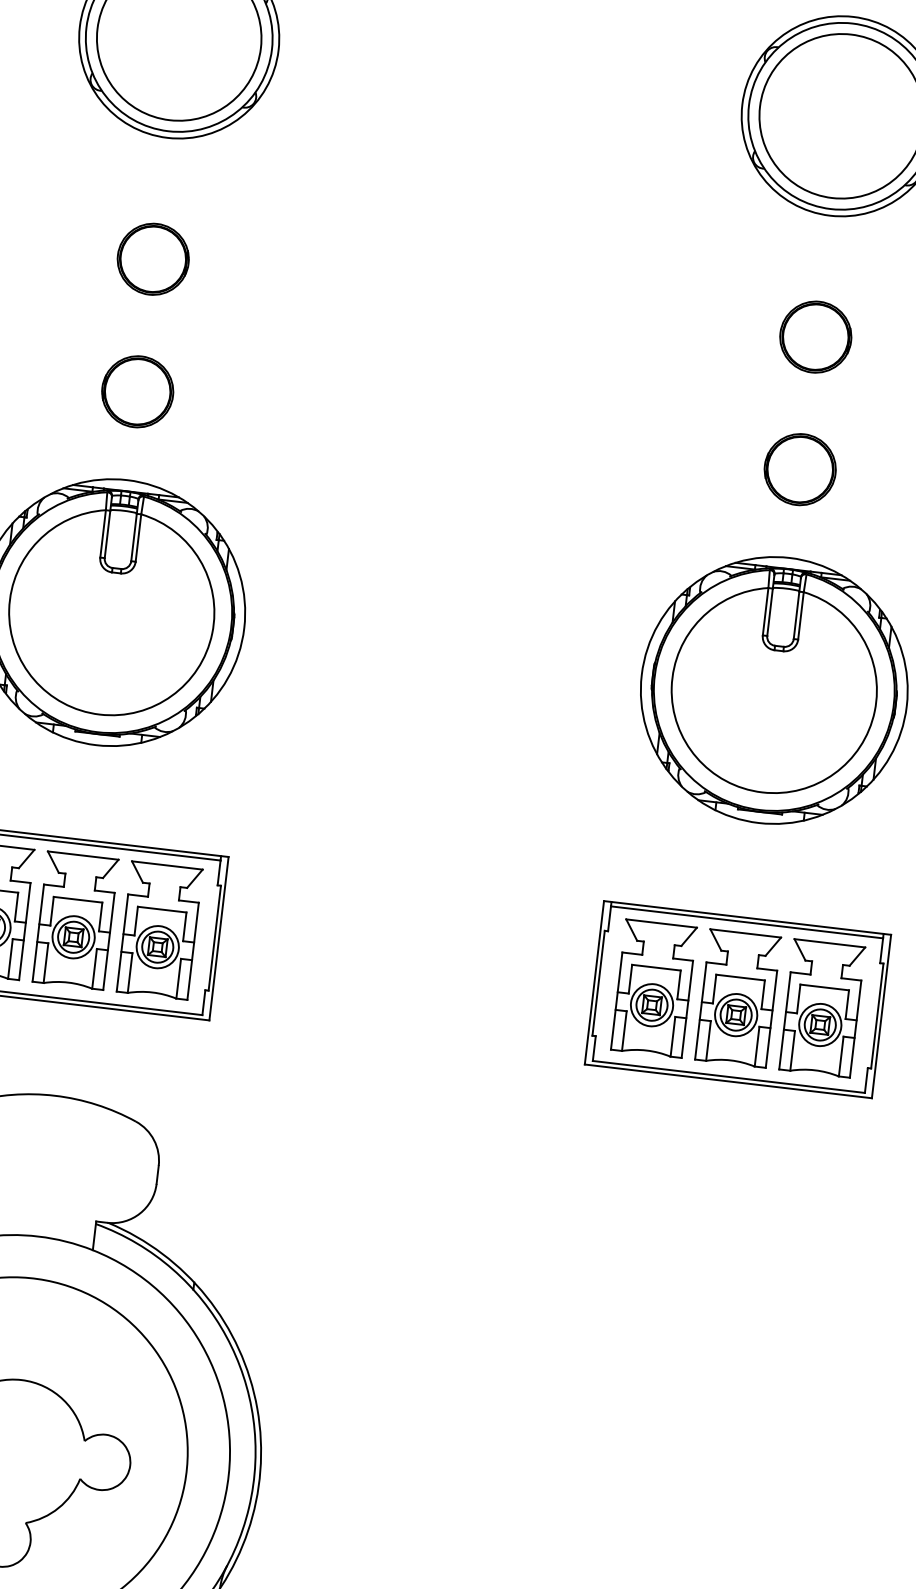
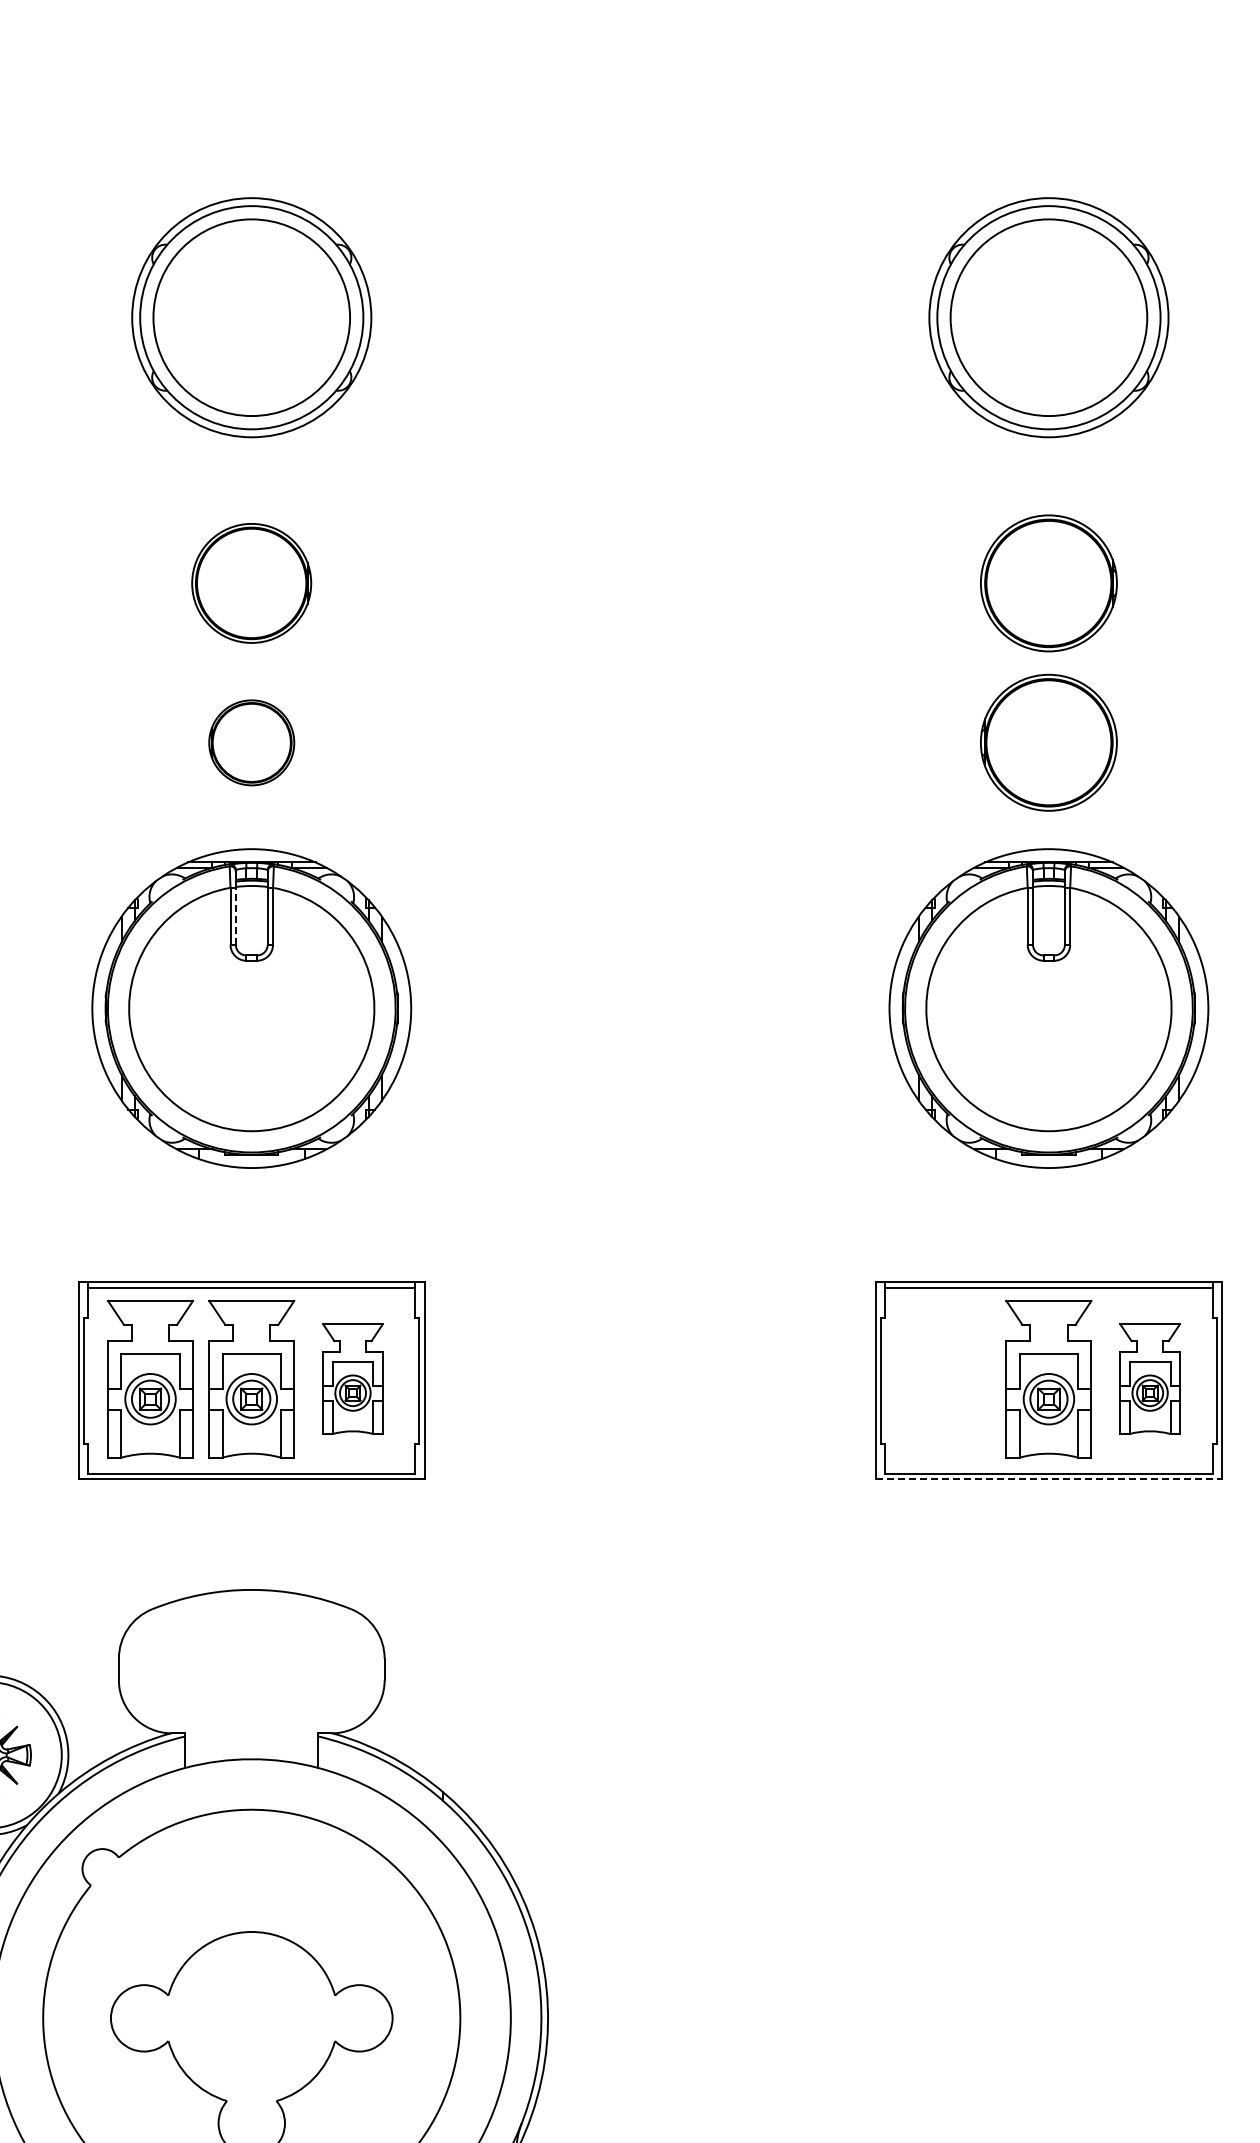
part: (153, 259) -> (251, 583), size x1.4
part: (815, 337) -> (1048, 583), size x1.6
part: (799, 469) -> (1048, 742), size x1.6
line: (107, 533) -> (235, 915), solid -> dashed
part: (159, 929) -> (352, 1378), size x0.7
part: (653, 988) -> (947, 1378), removed
part: (821, 1007) -> (1149, 1378), size x0.7
line: (728, 1080) -> (1048, 1478), solid -> dashed

